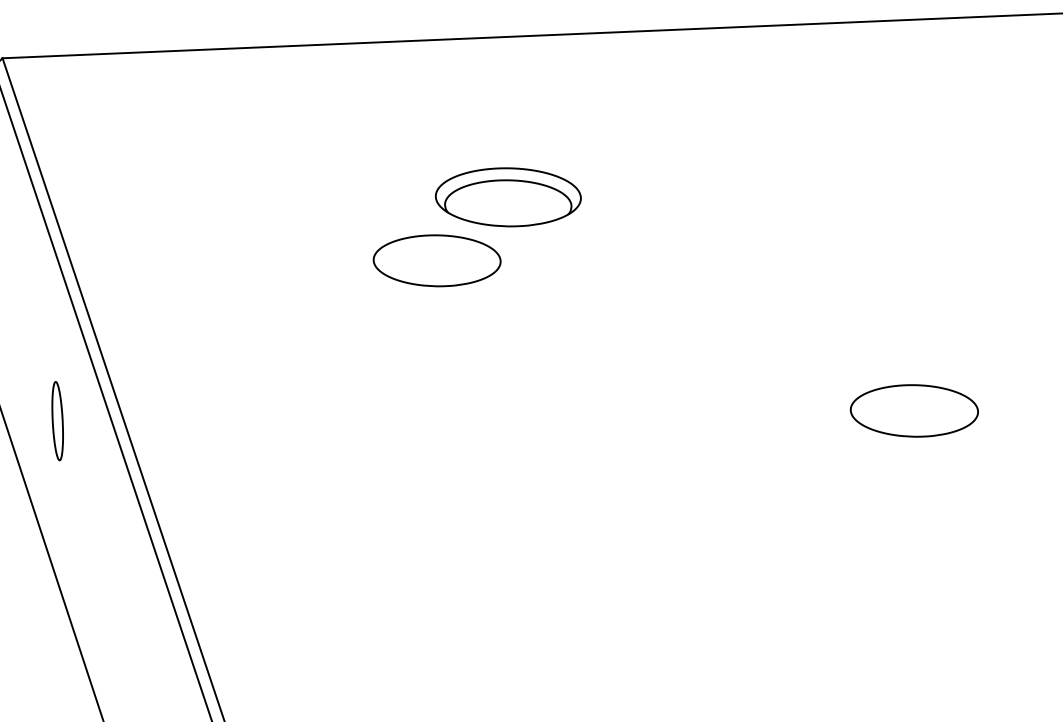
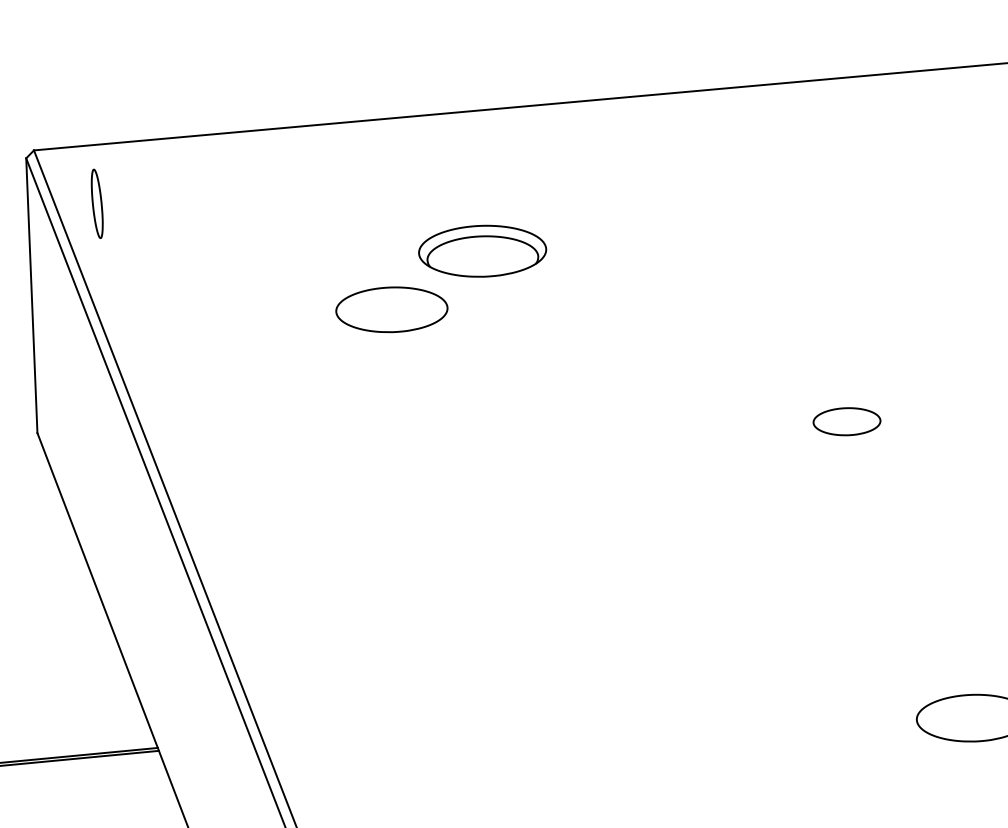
part: (436, 260) -> (391, 309), moved
part: (913, 410) -> (846, 421), size x0.6
part: (56, 420) -> (96, 203), moved

